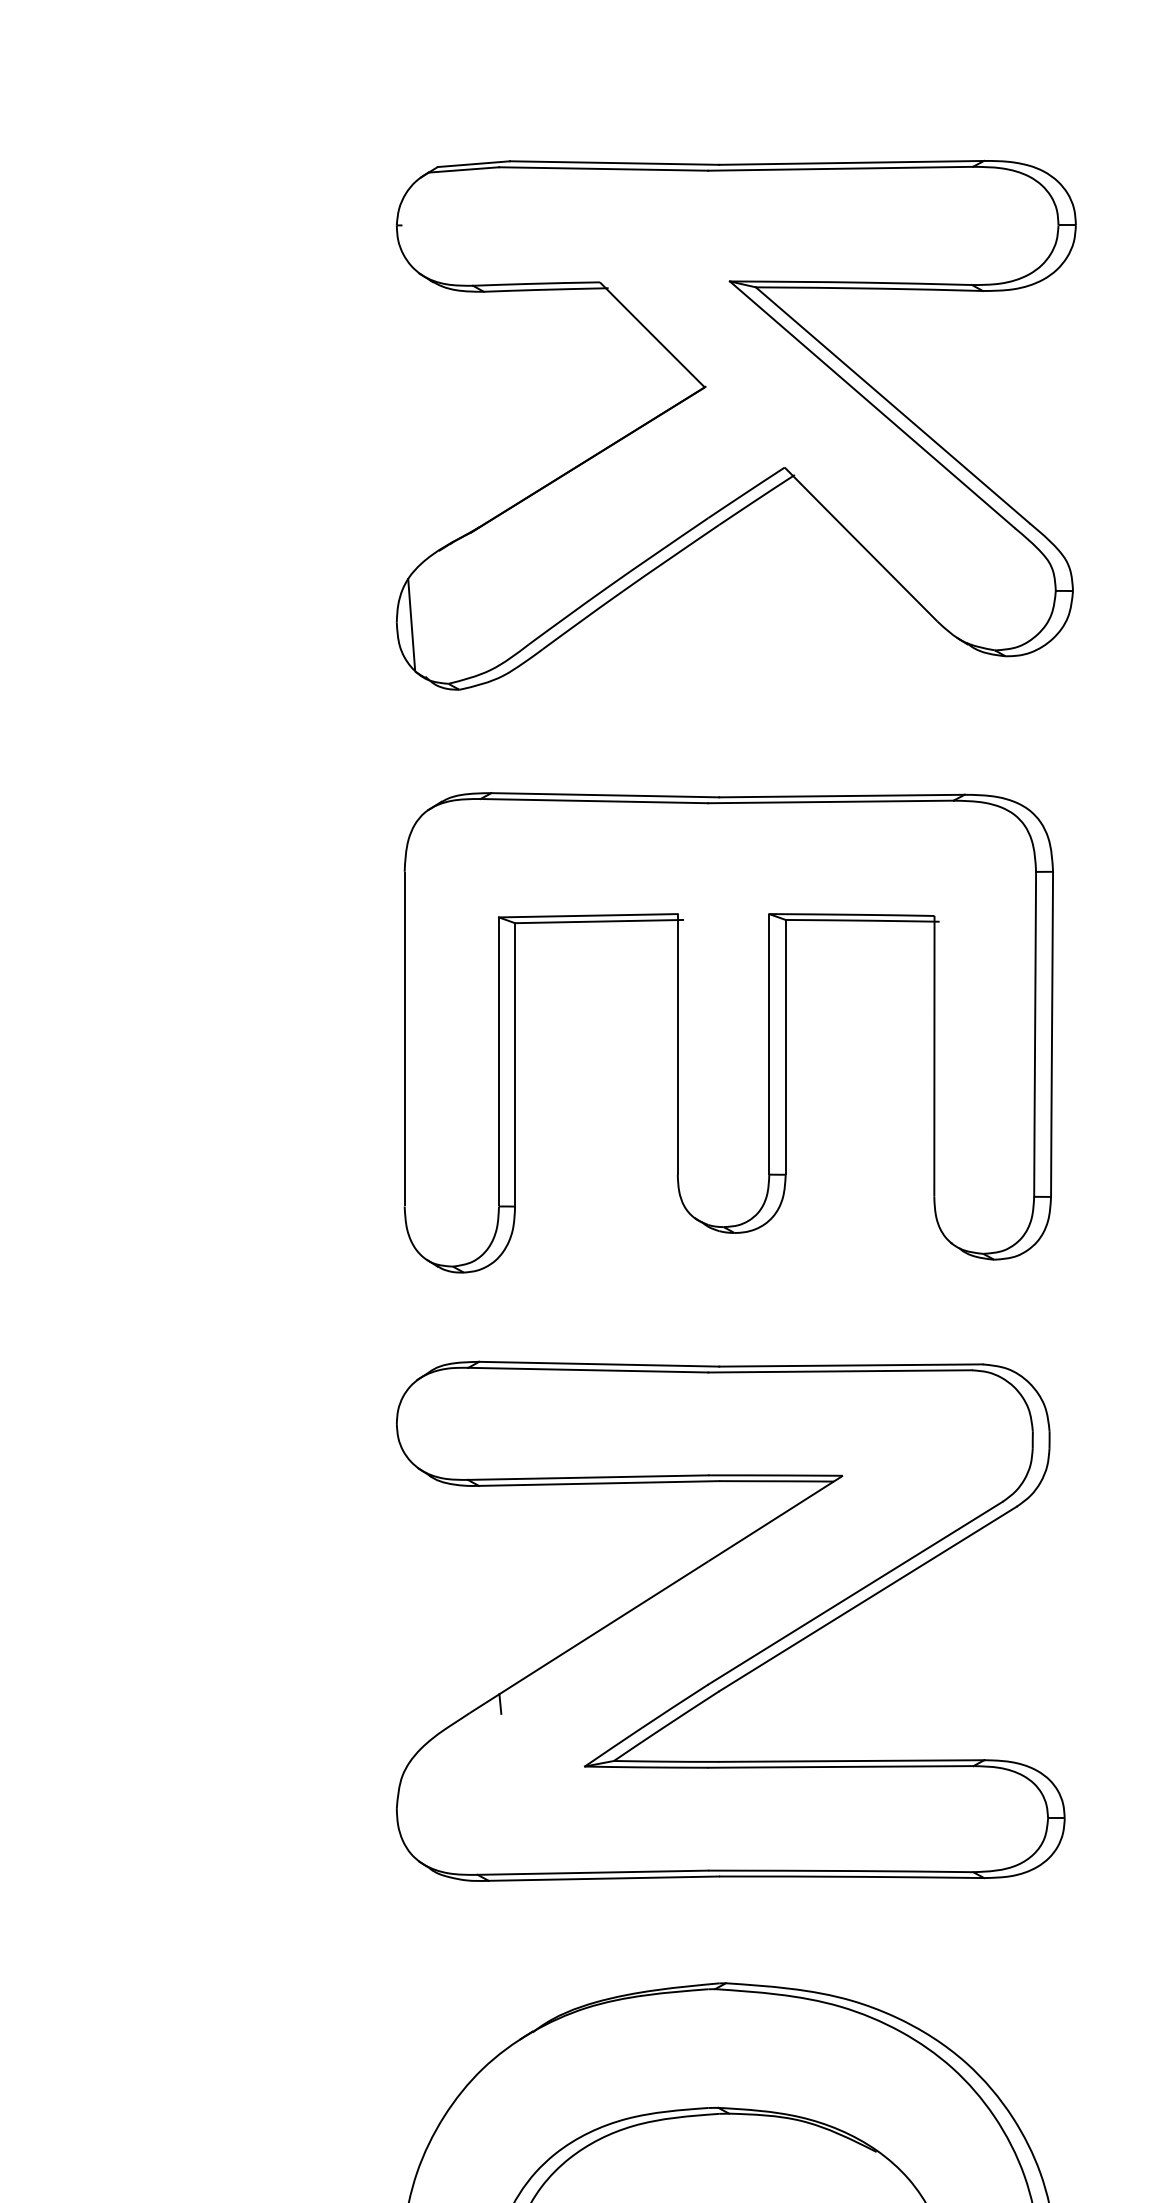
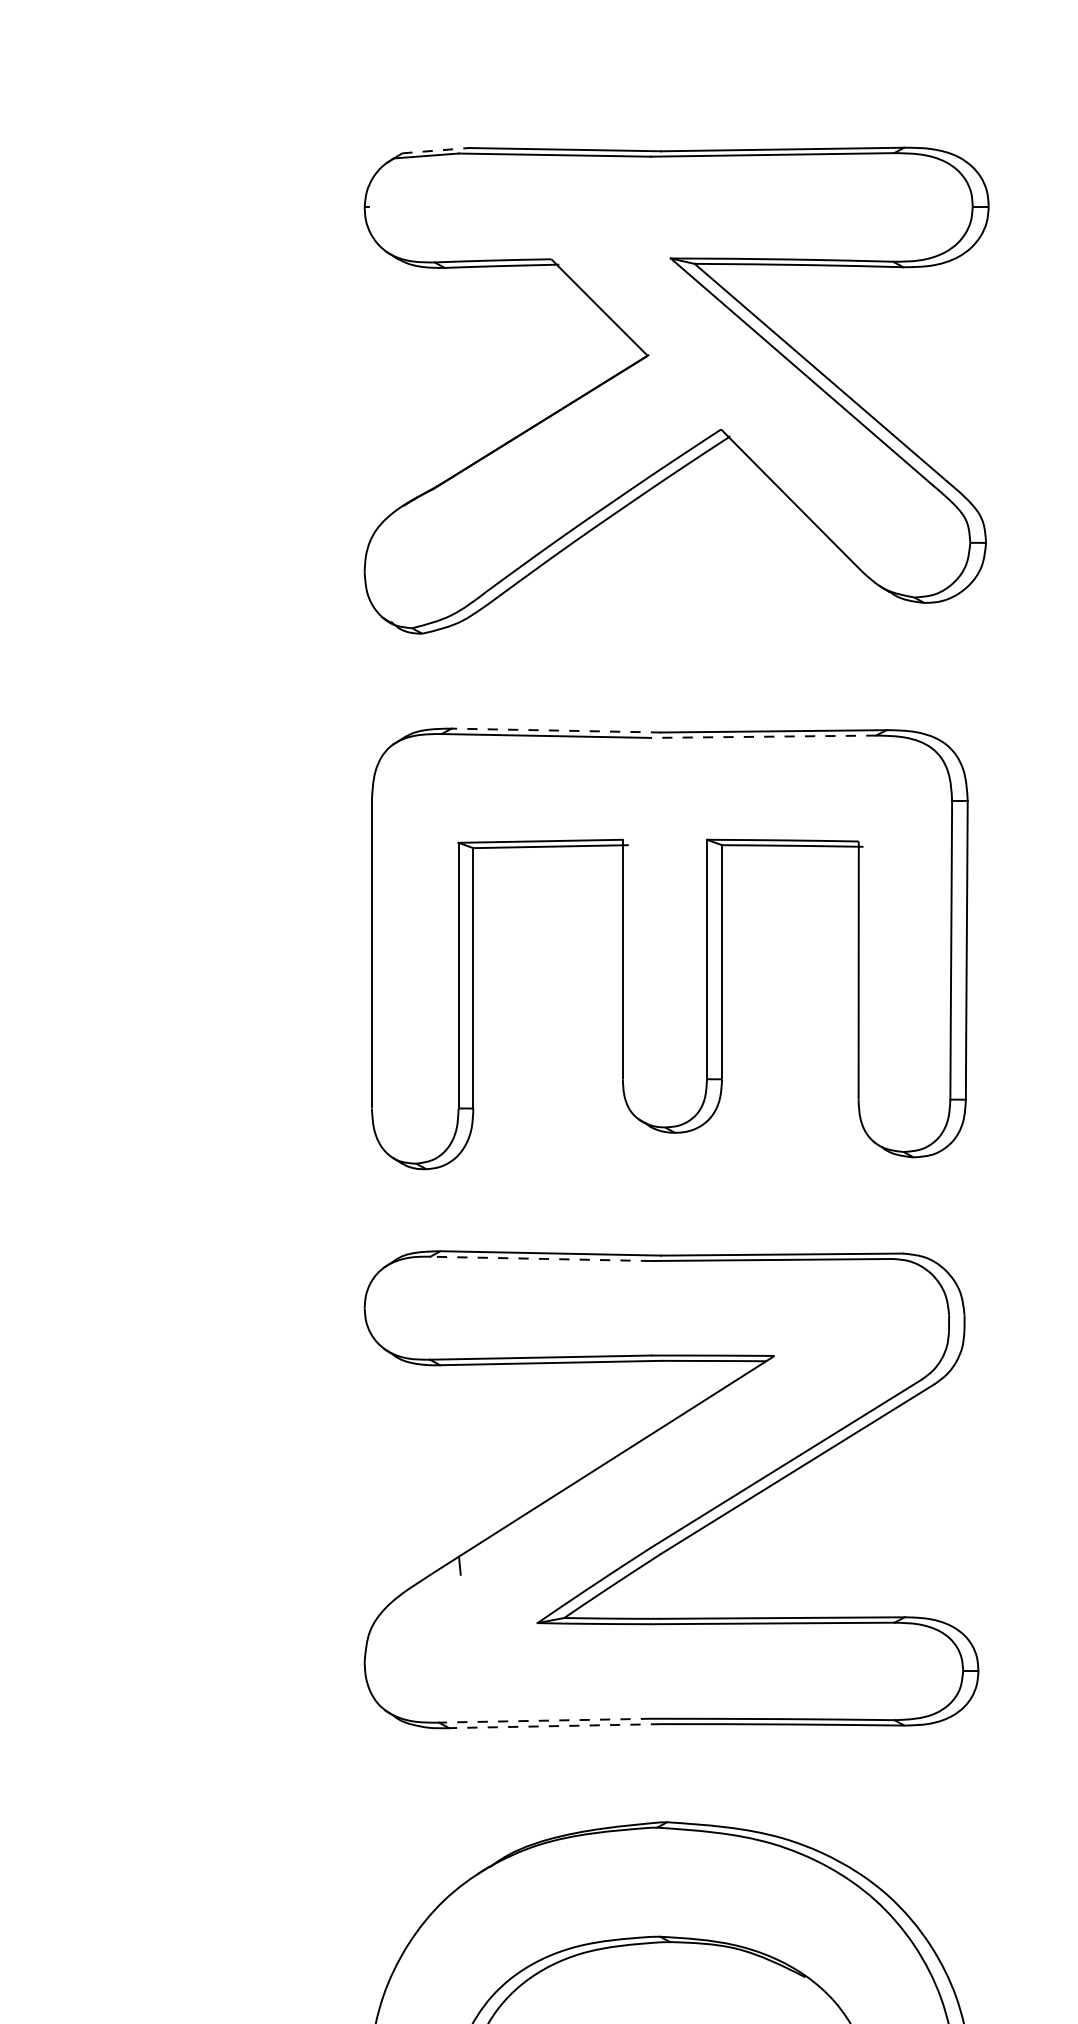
line: (474, 164) -> (436, 150), solid -> dashed
line: (411, 624) -> (378, 573), removed
line: (605, 795) -> (556, 730), solid -> dashed
line: (831, 801) -> (764, 736), solid -> dashed
line: (587, 1370) -> (539, 1259), solid -> dashed
line: (592, 1872) -> (544, 1720), solid -> dashed
line: (603, 1878) -> (554, 1725), solid -> dashed

